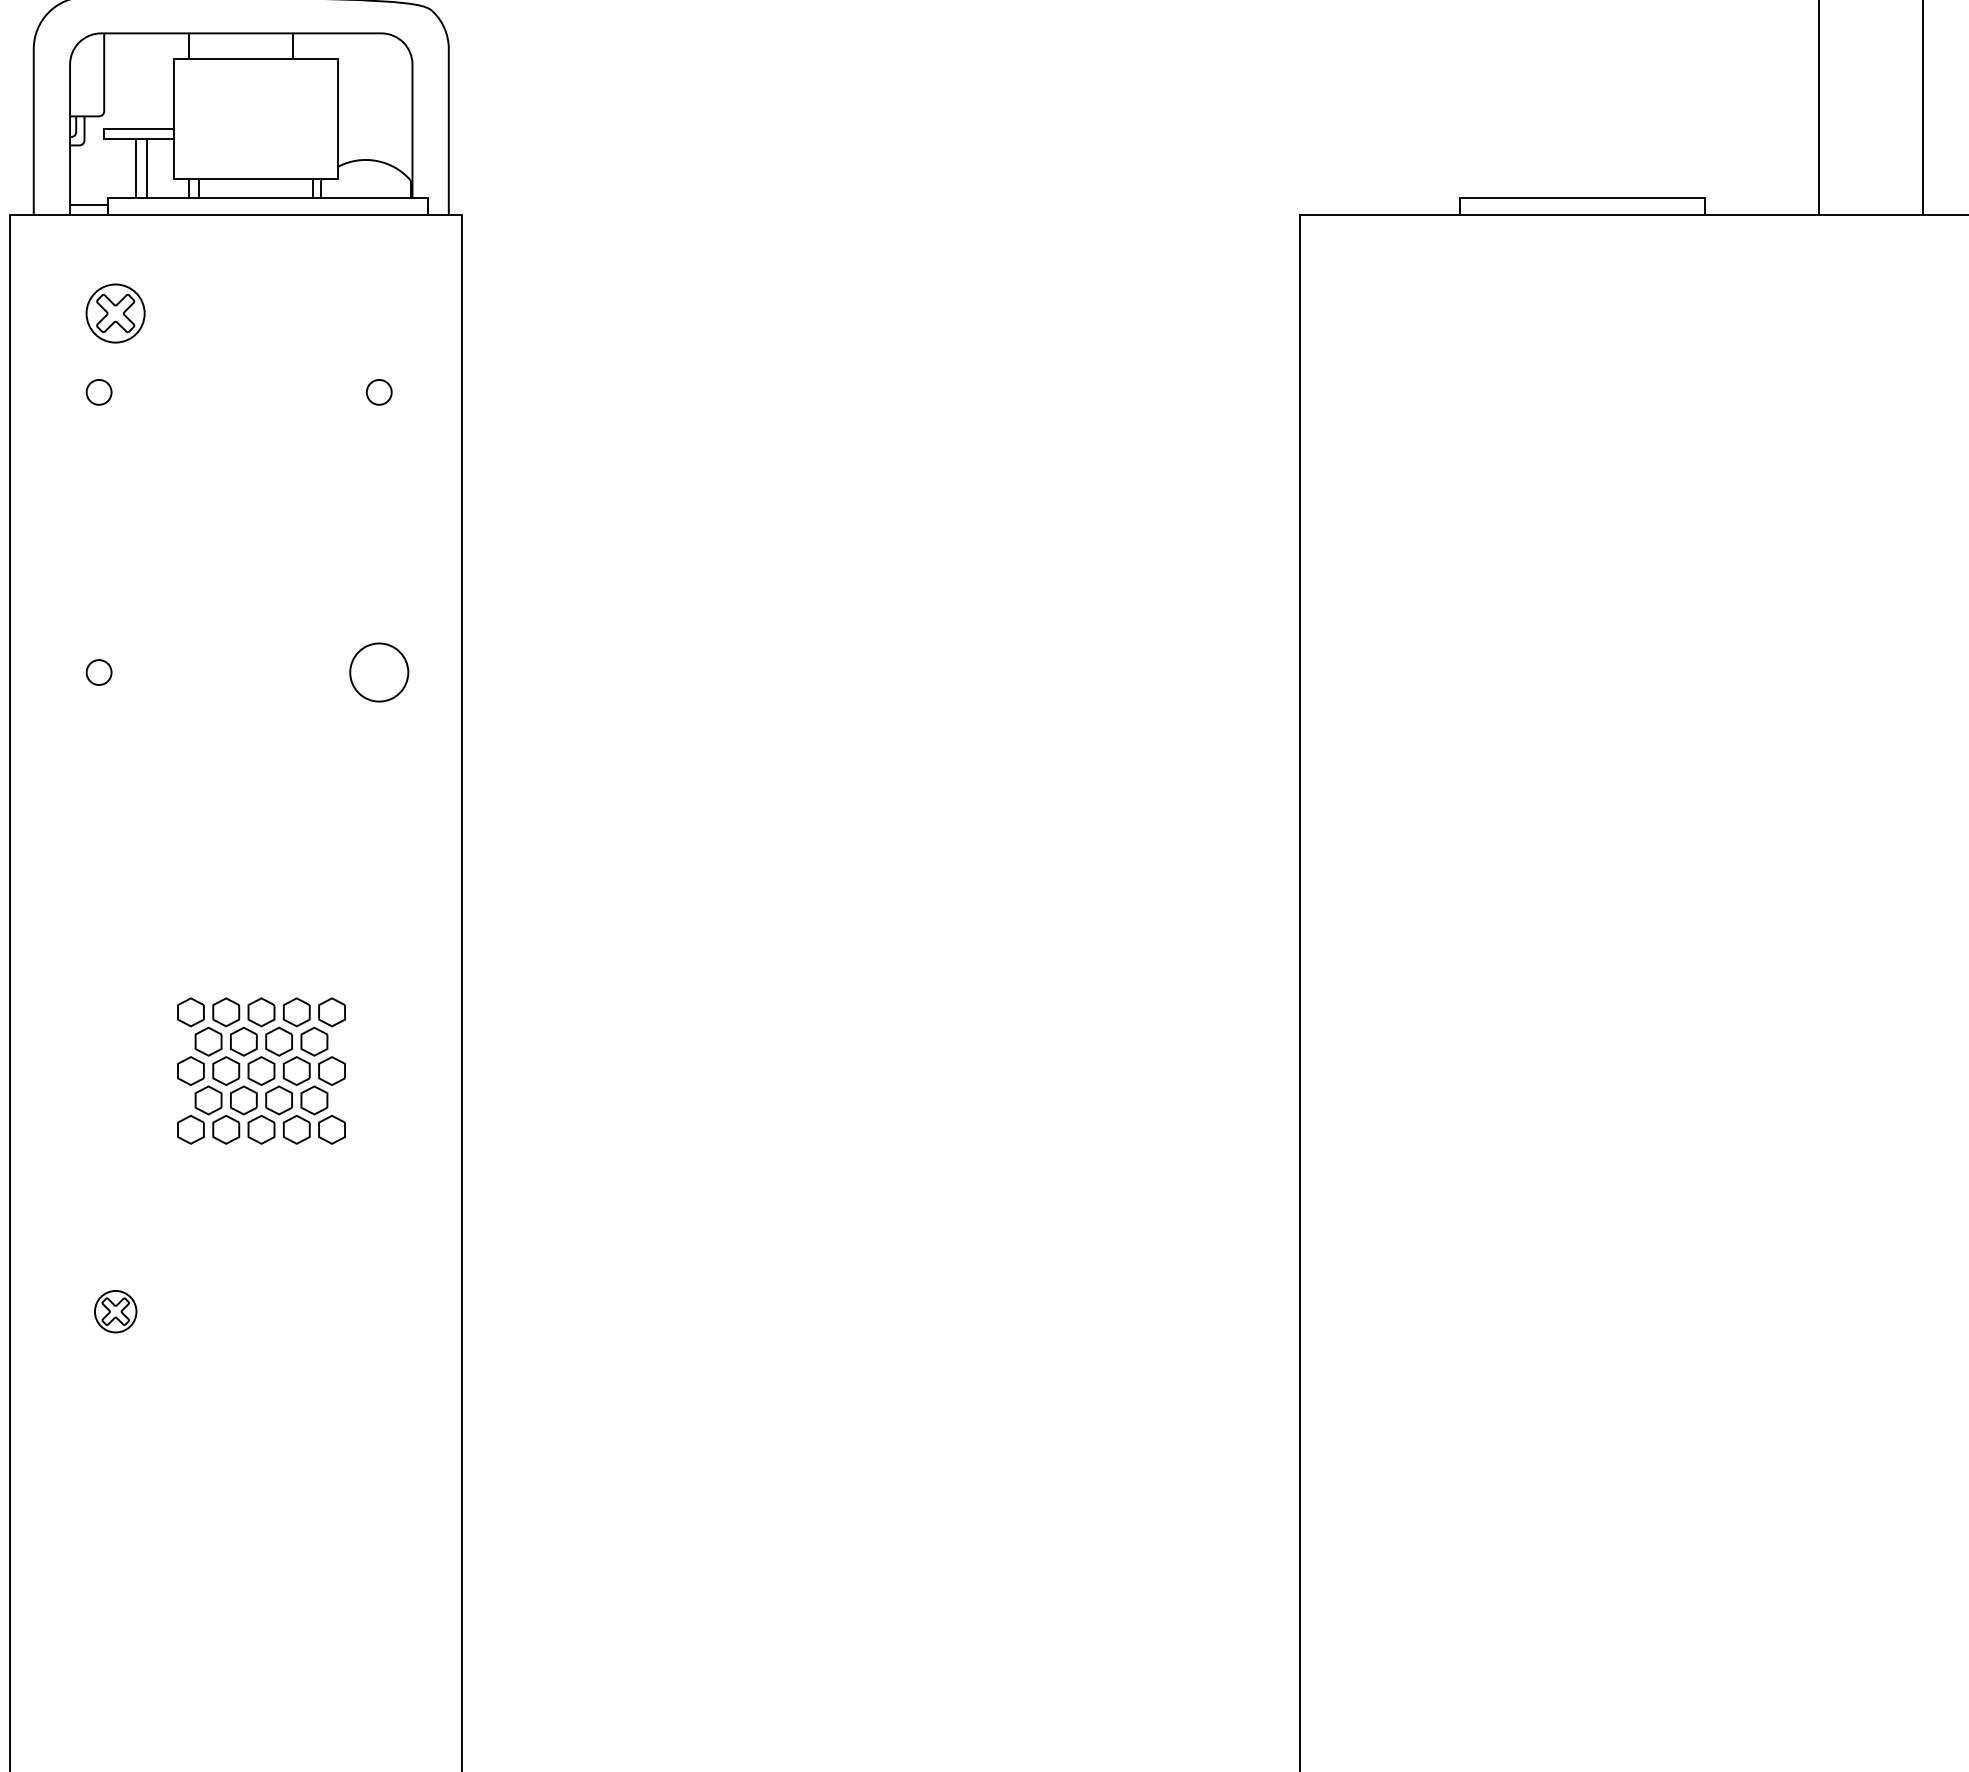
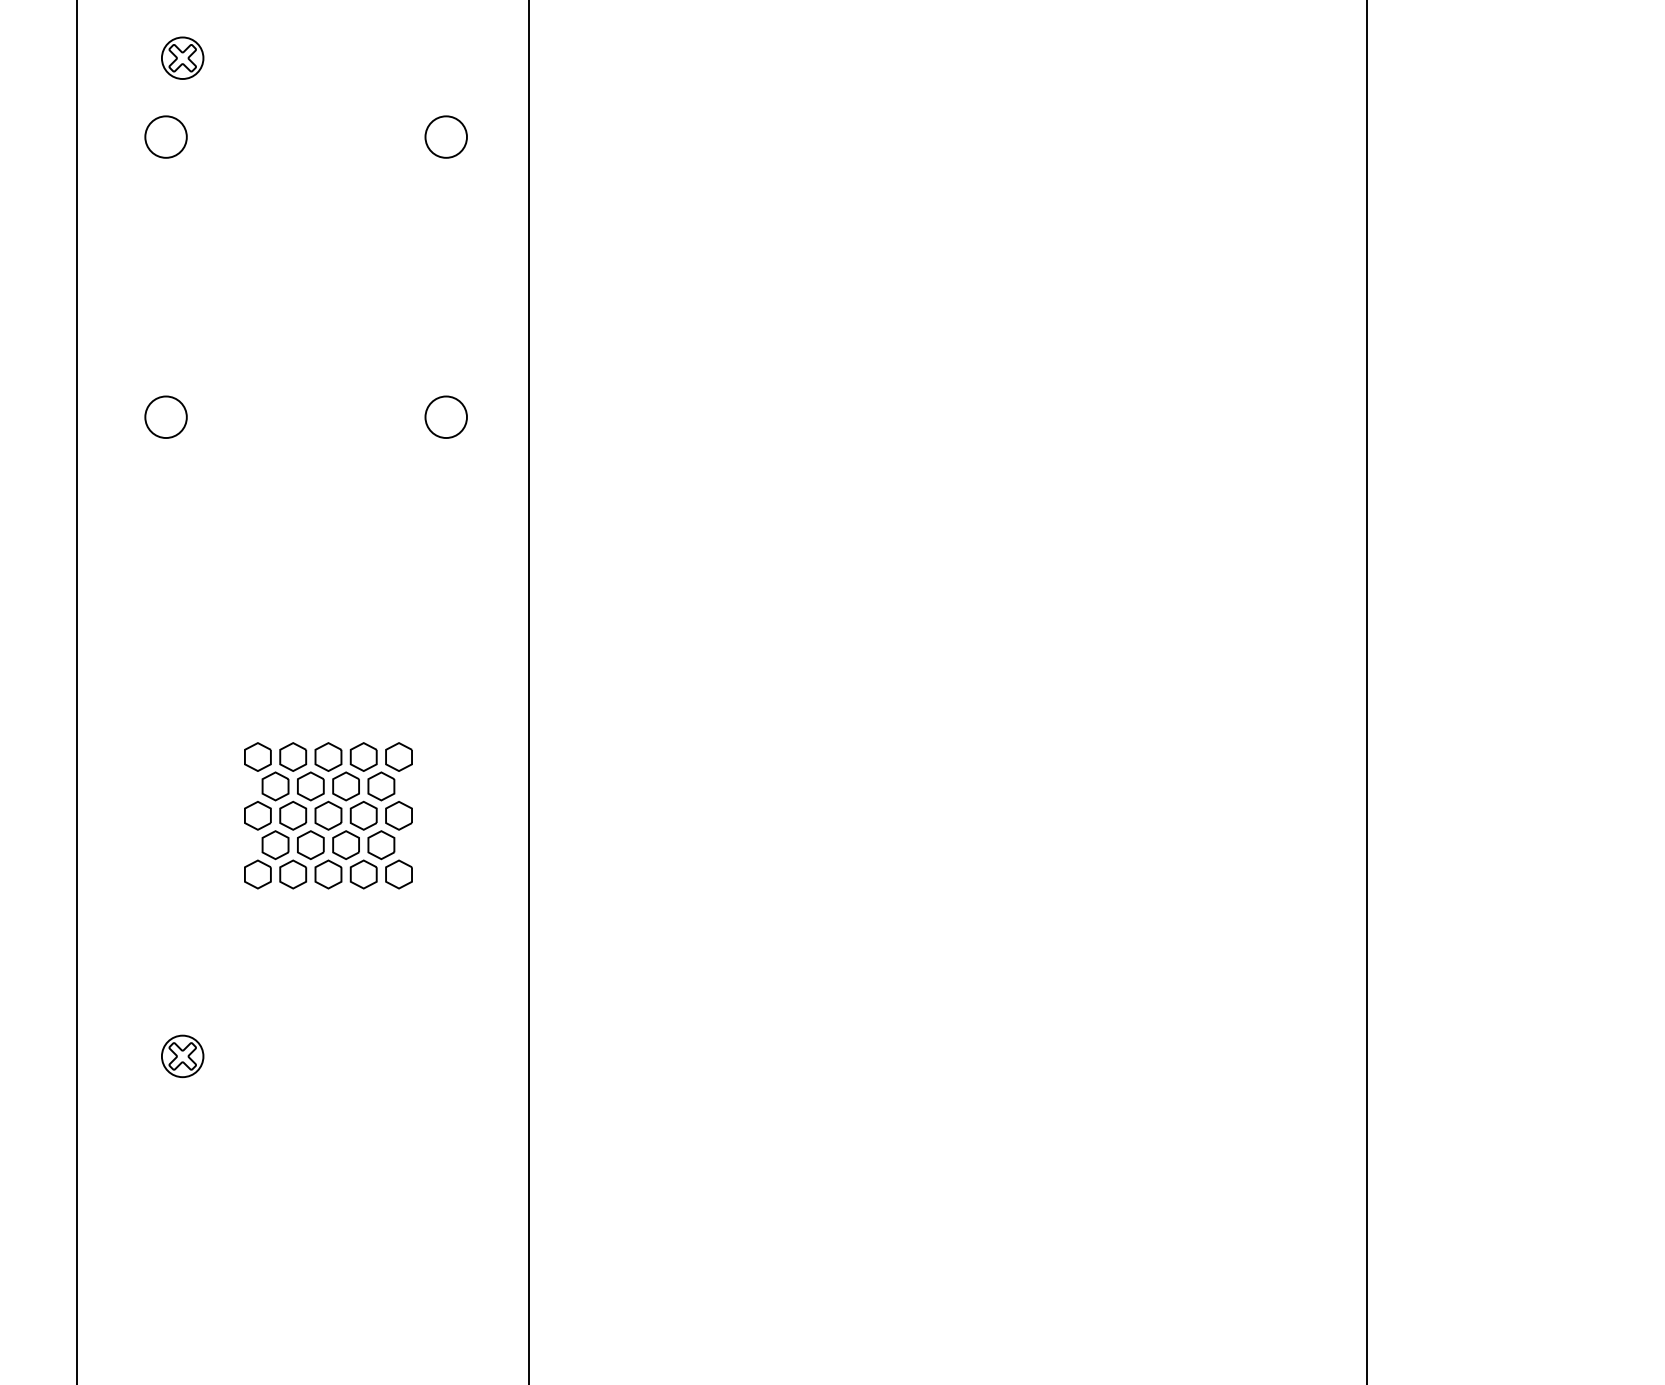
part: (115, 313) -> (182, 58), size x0.71
circle: (98, 392) -> (165, 137), size x1.67
circle: (379, 392) -> (446, 137), size x1.67
circle: (98, 672) -> (165, 417), size x1.67
circle: (379, 672) -> (446, 417), size x0.71

